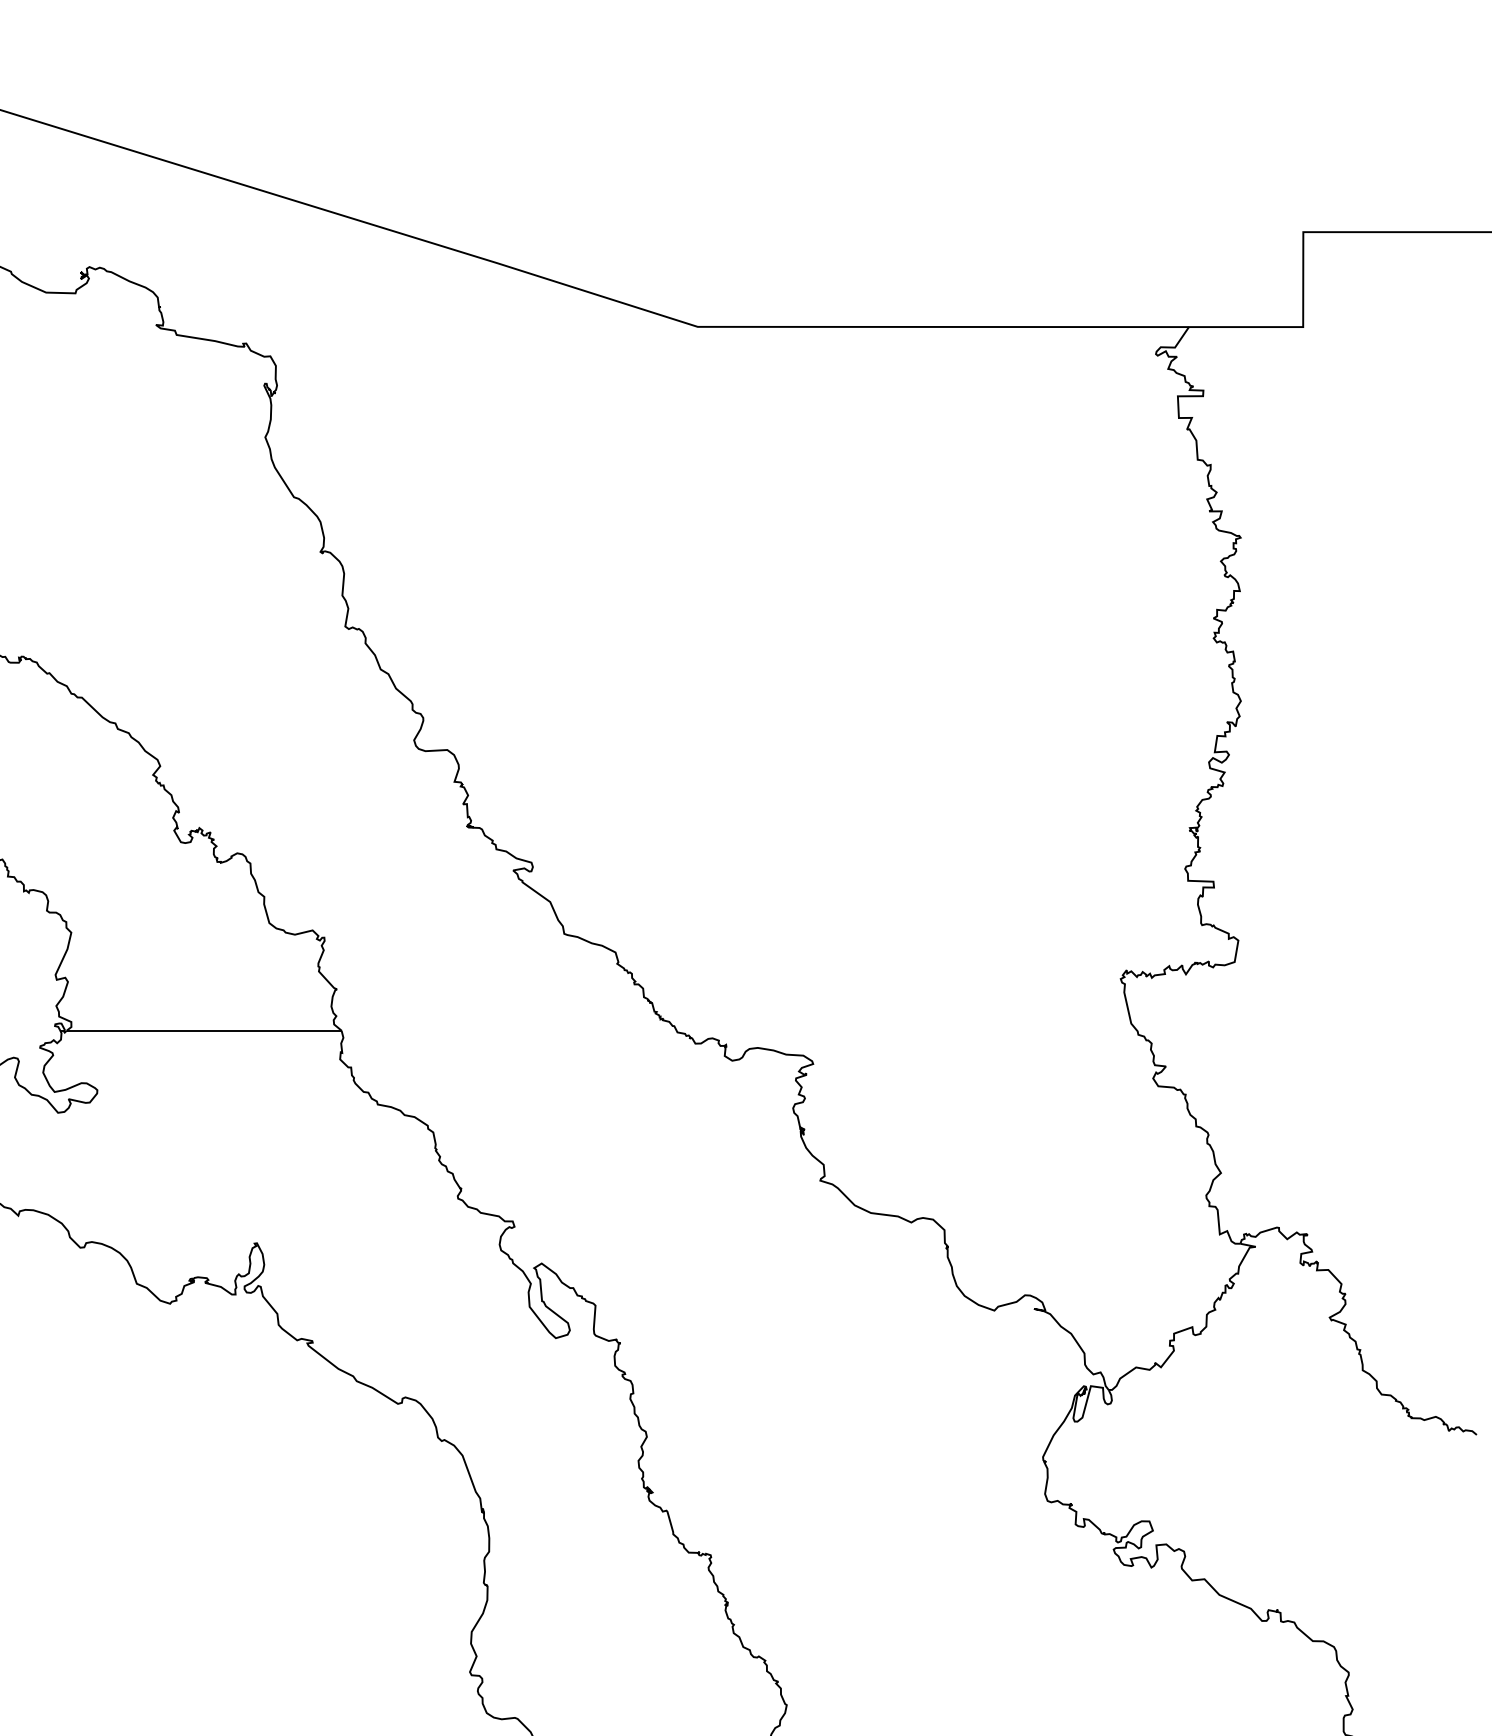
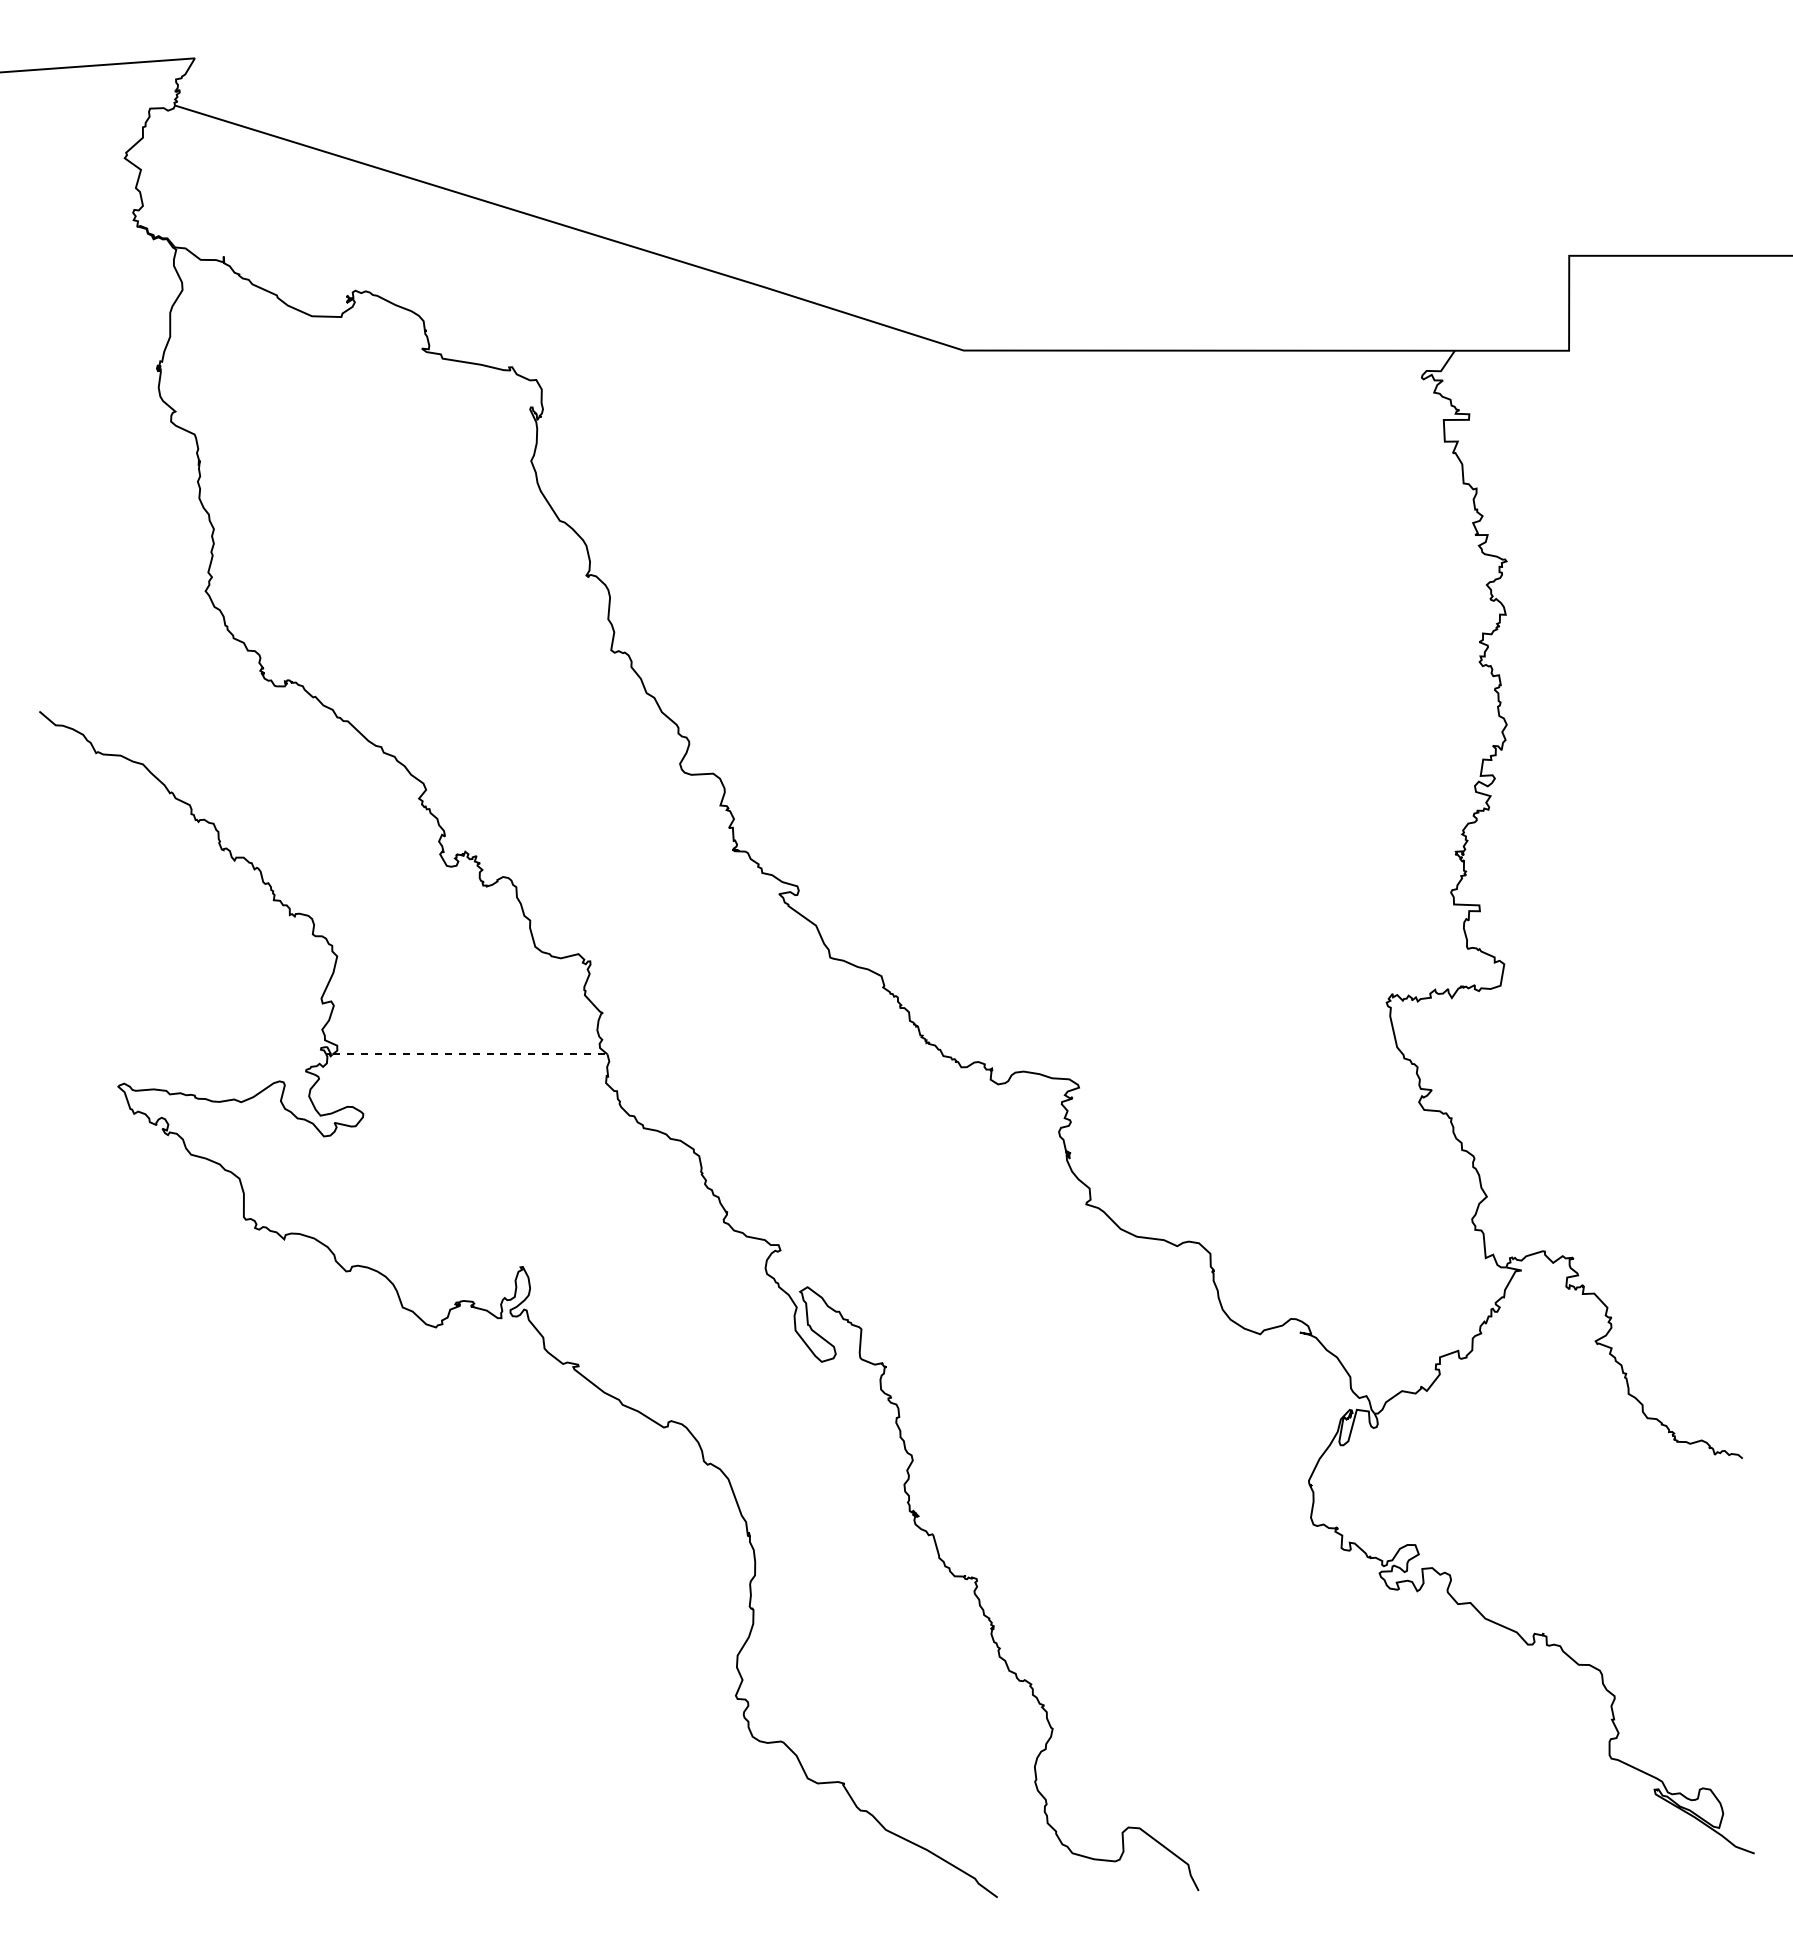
line: (204, 1030) -> (470, 1054), solid -> dashed

